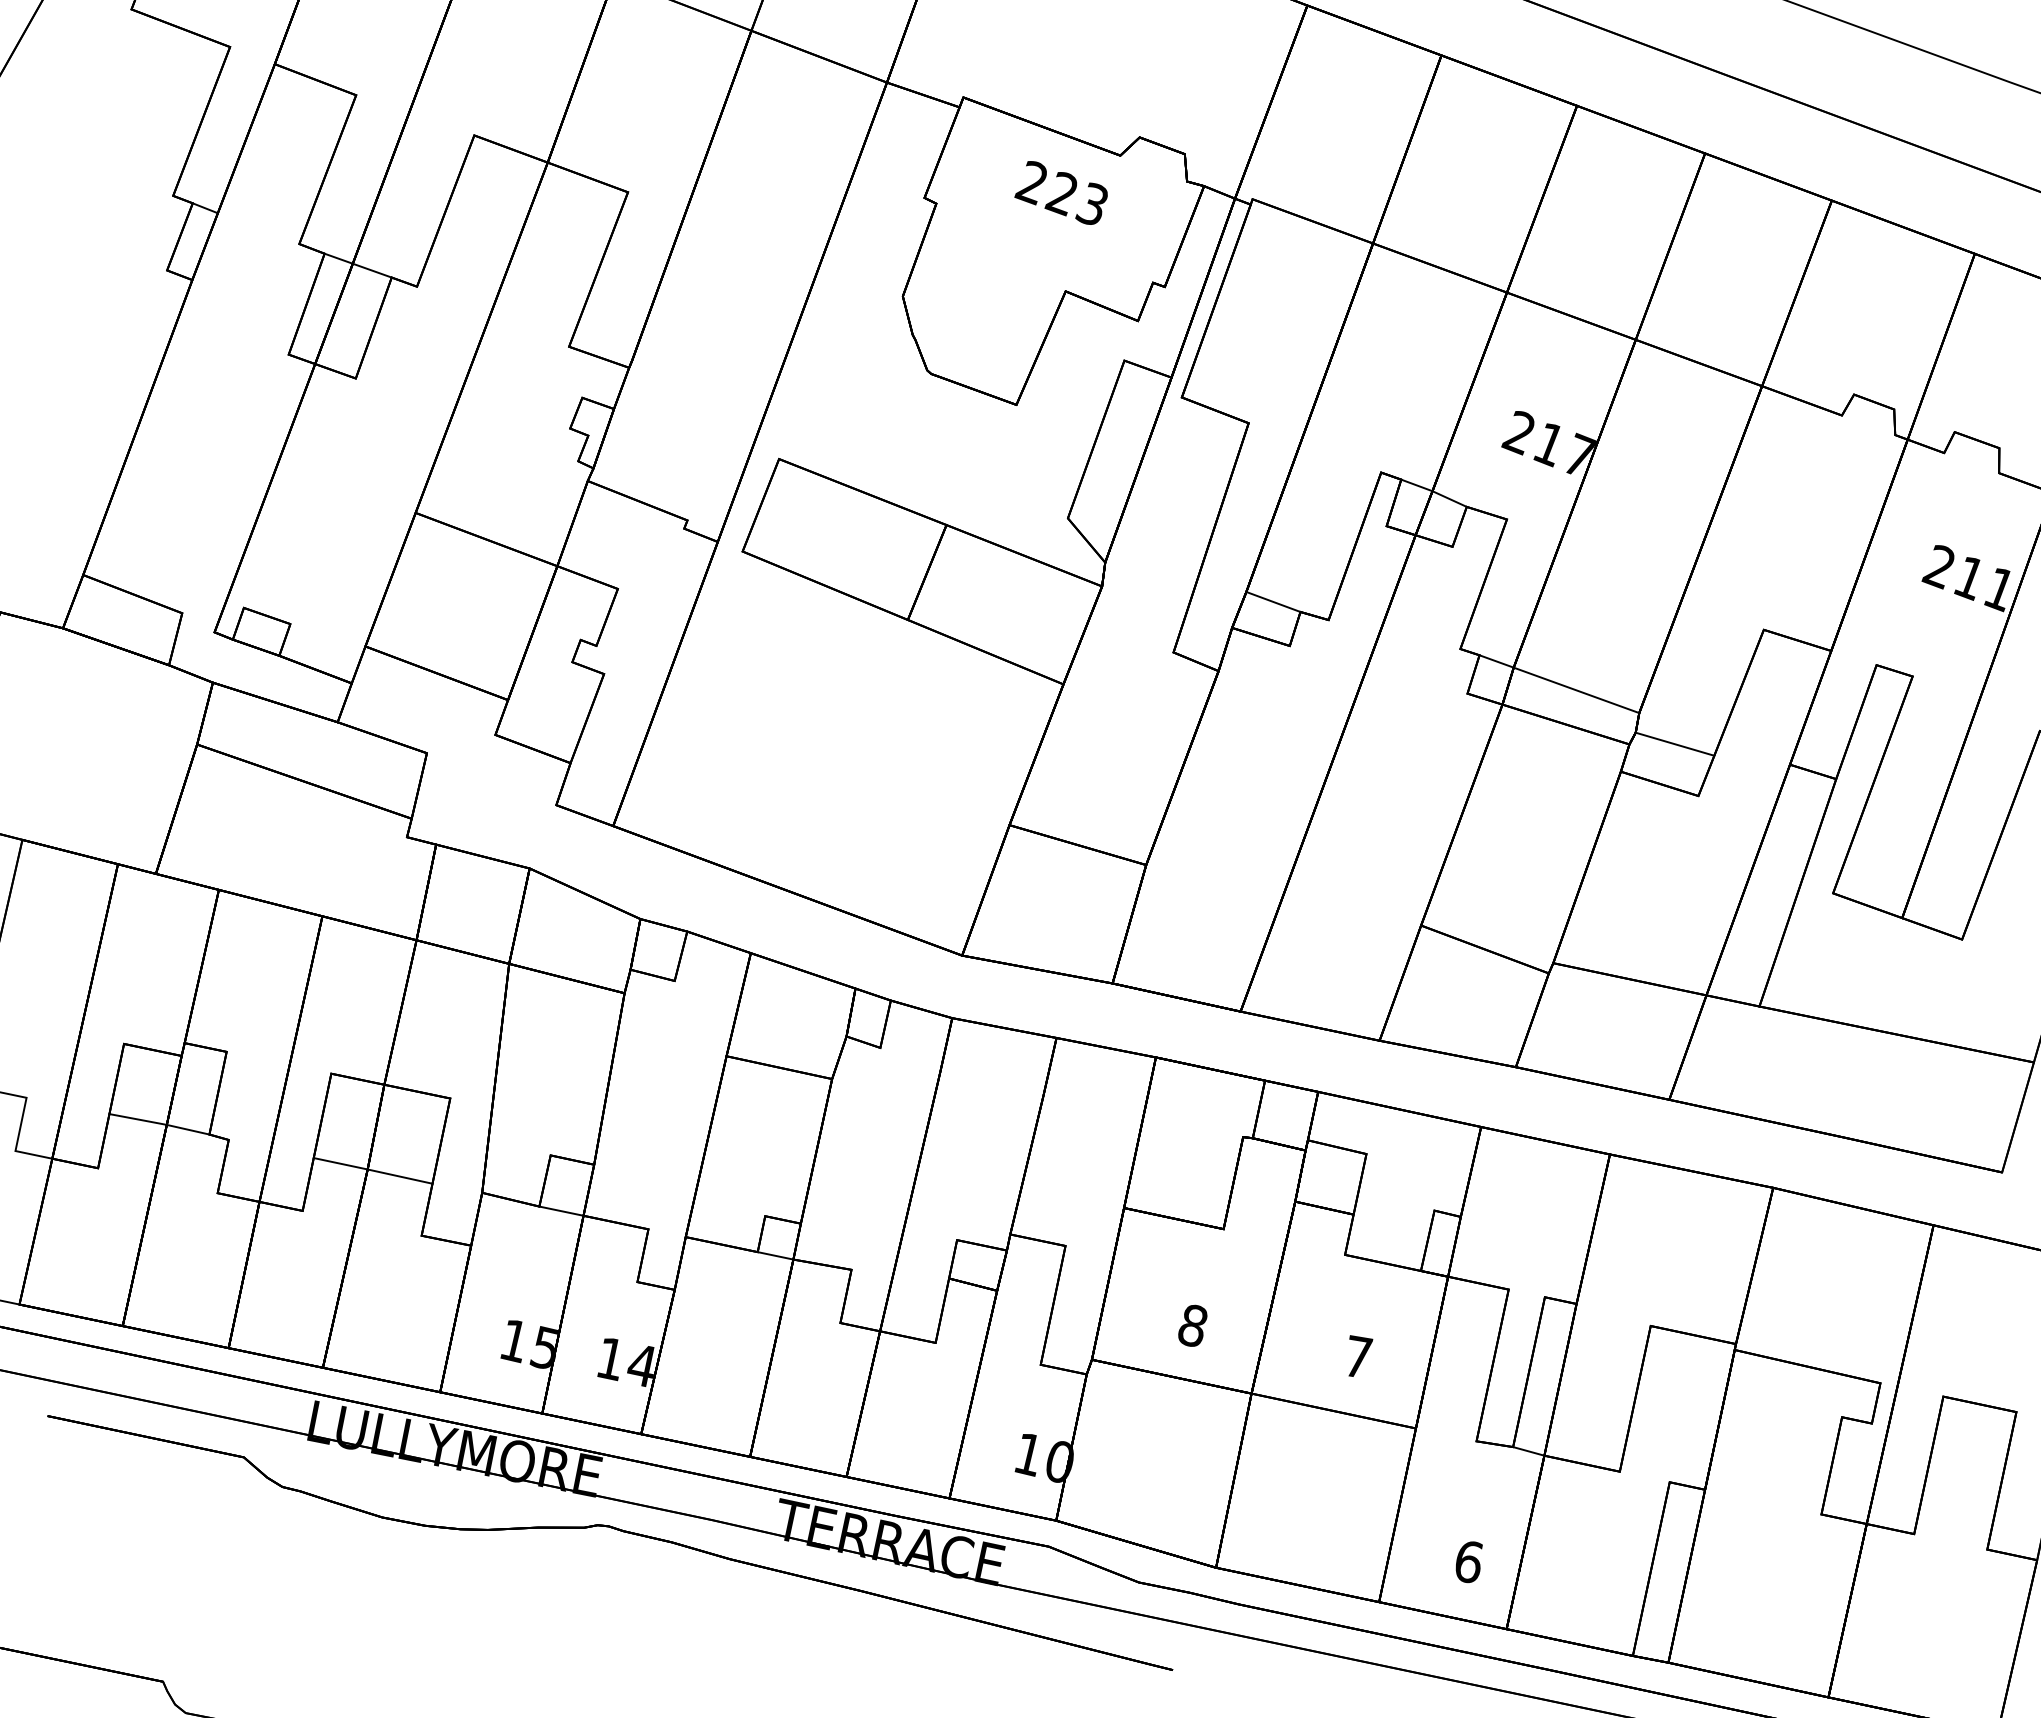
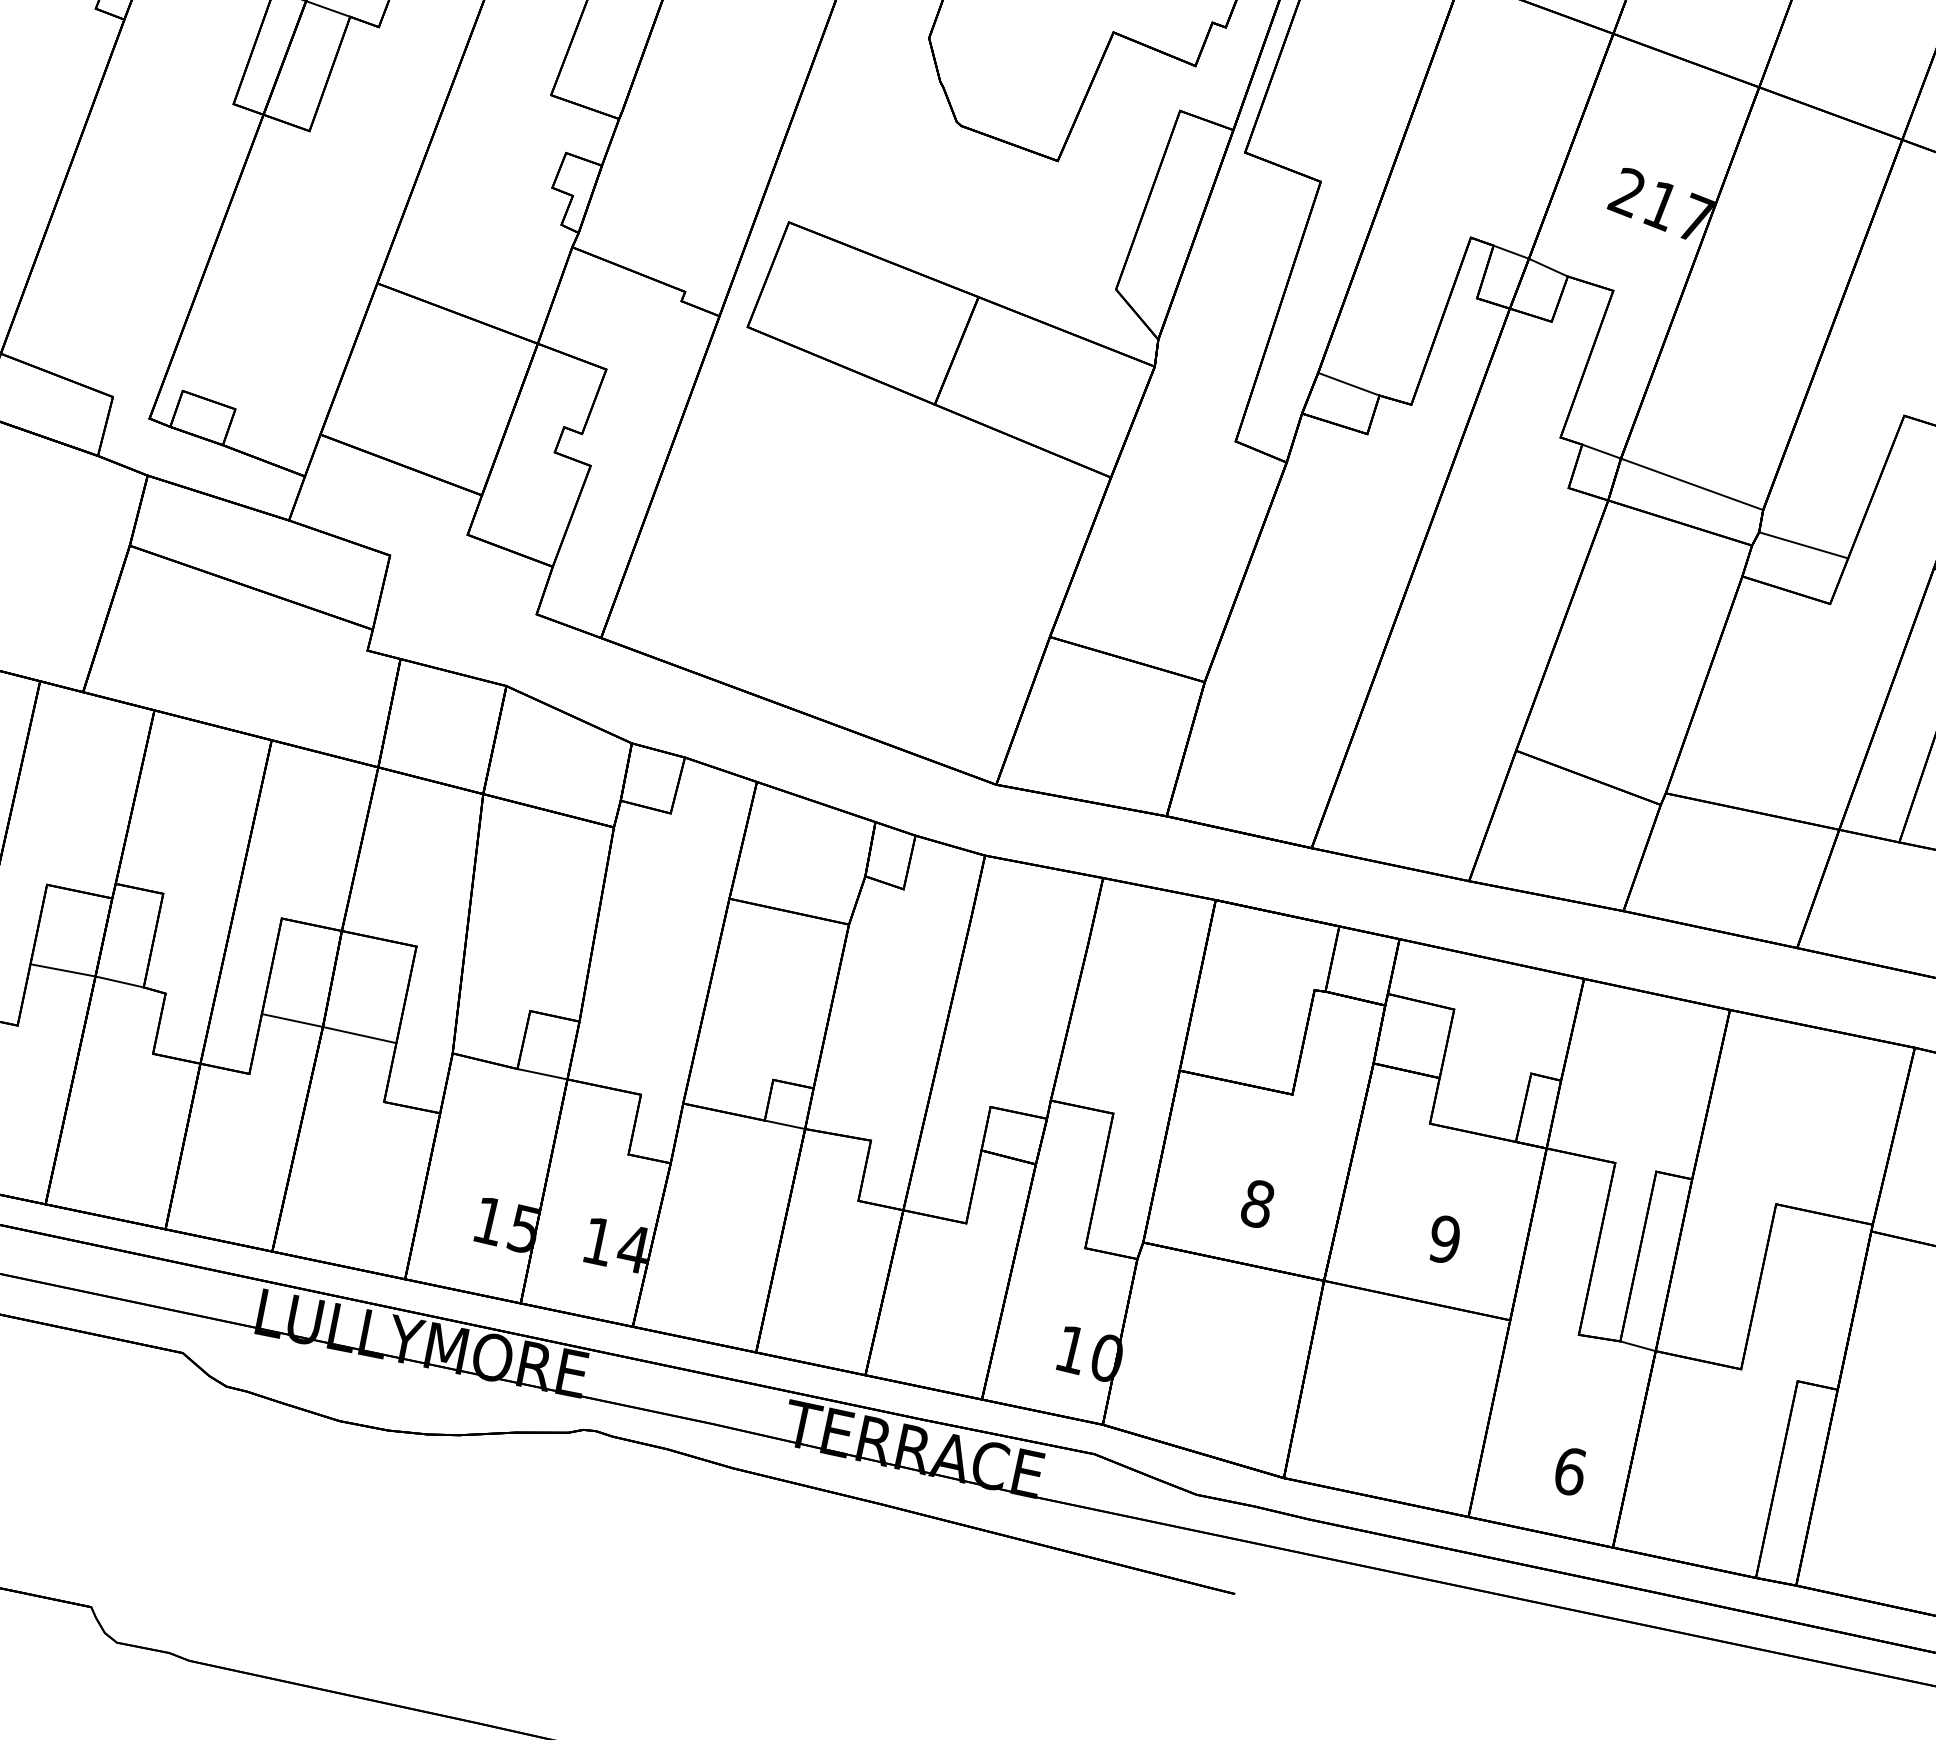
text: (1358, 1356) -> (1445, 1238), 7 -> 9

